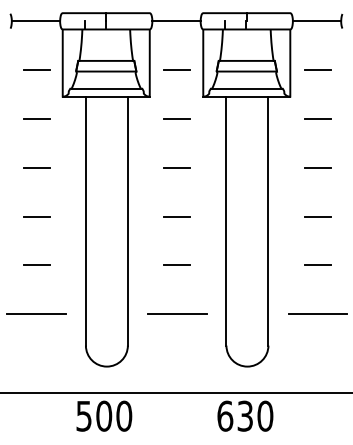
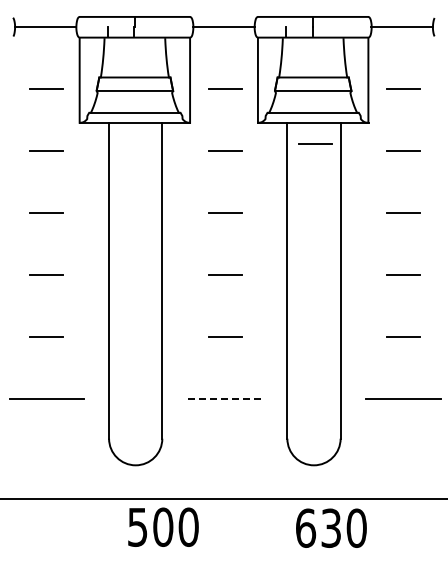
line: (248, 112) -> (315, 143), added
line: (177, 313) -> (225, 398), solid -> dashed
text: (104, 415) -> (163, 526), moved
text: (245, 415) -> (331, 527), moved

